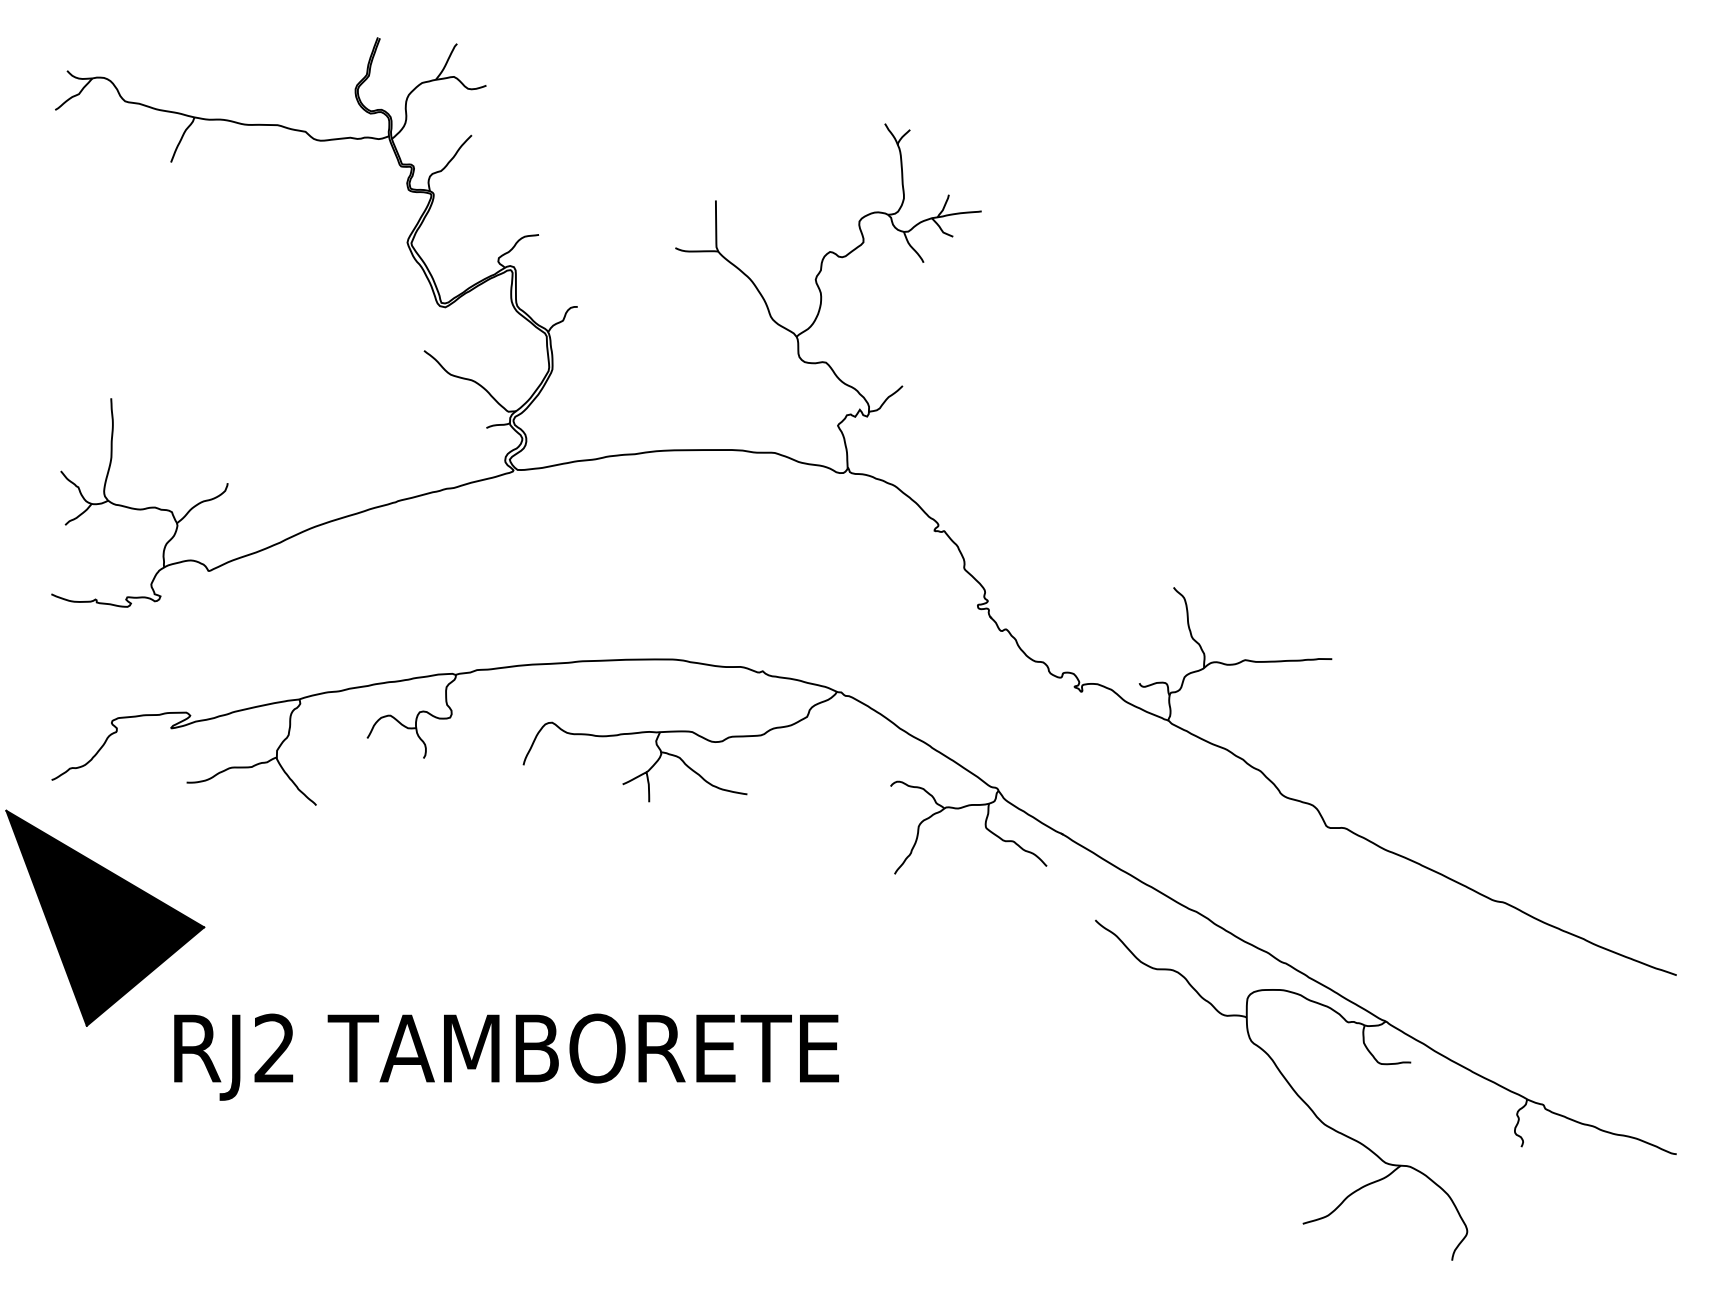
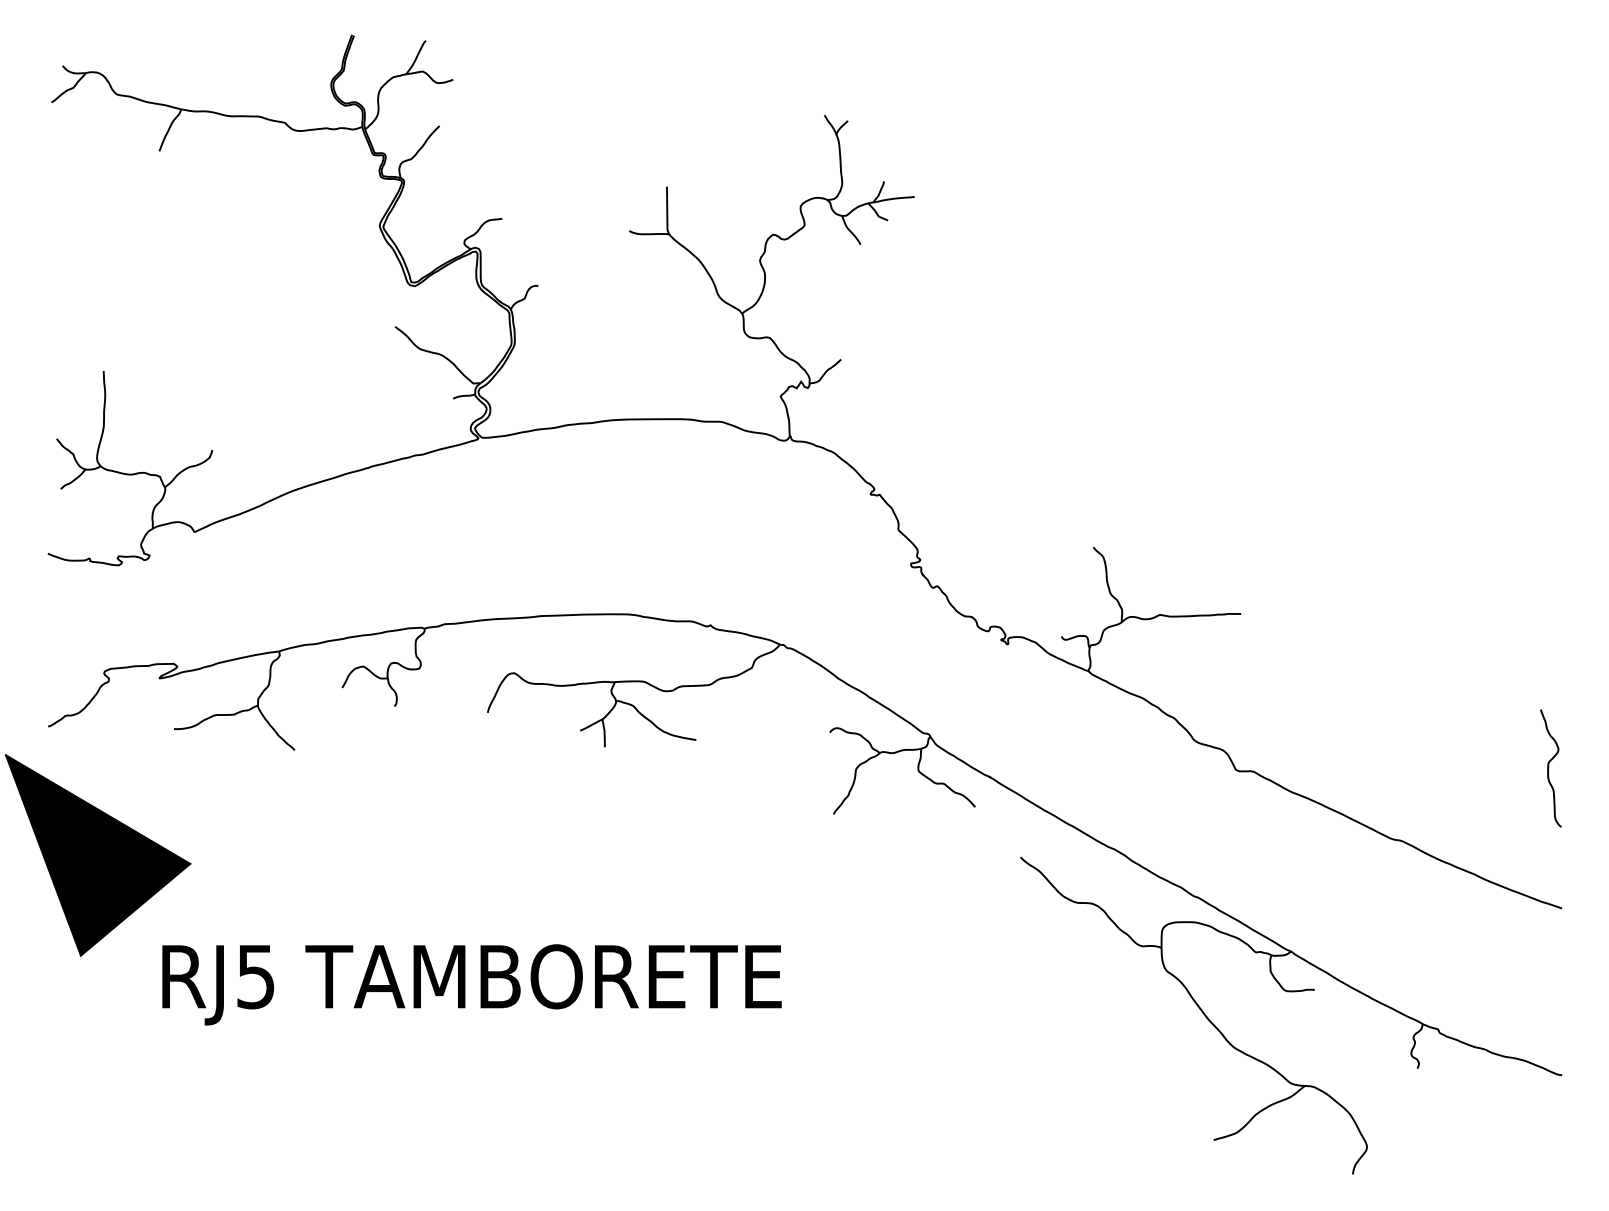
curve: (1663, 823) -> (1549, 767), added
text: (274, 1048) -> (255, 976), RJ2 -> RJ5

